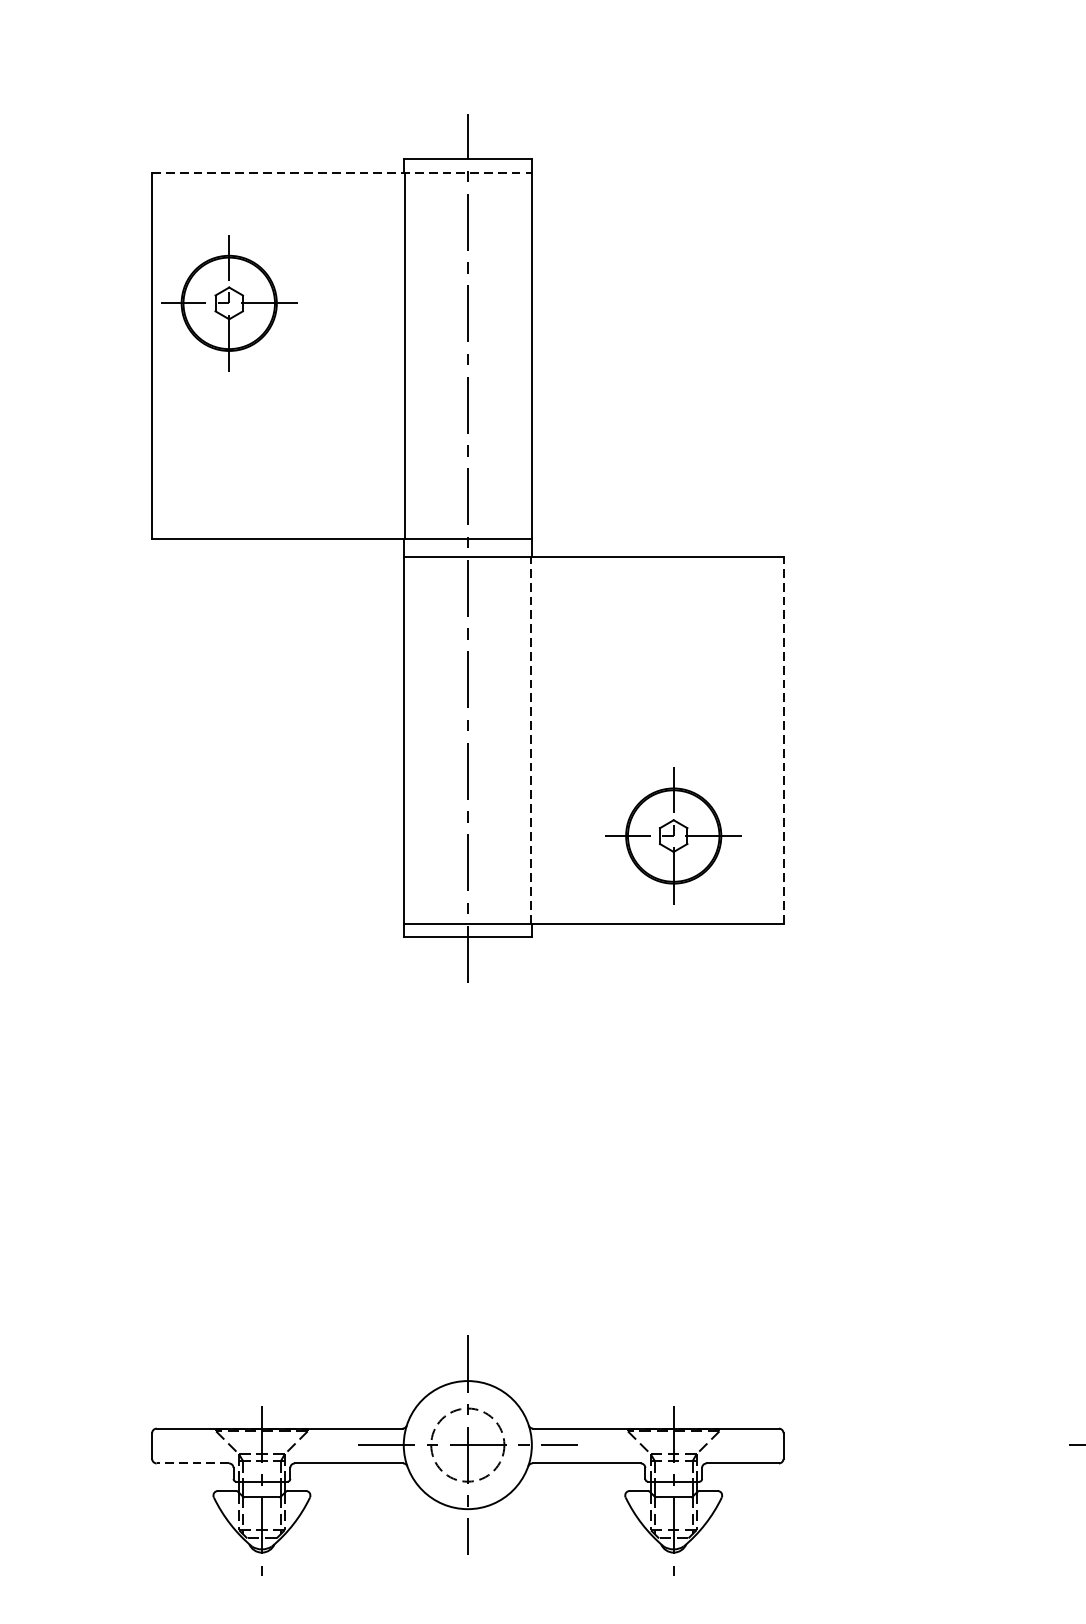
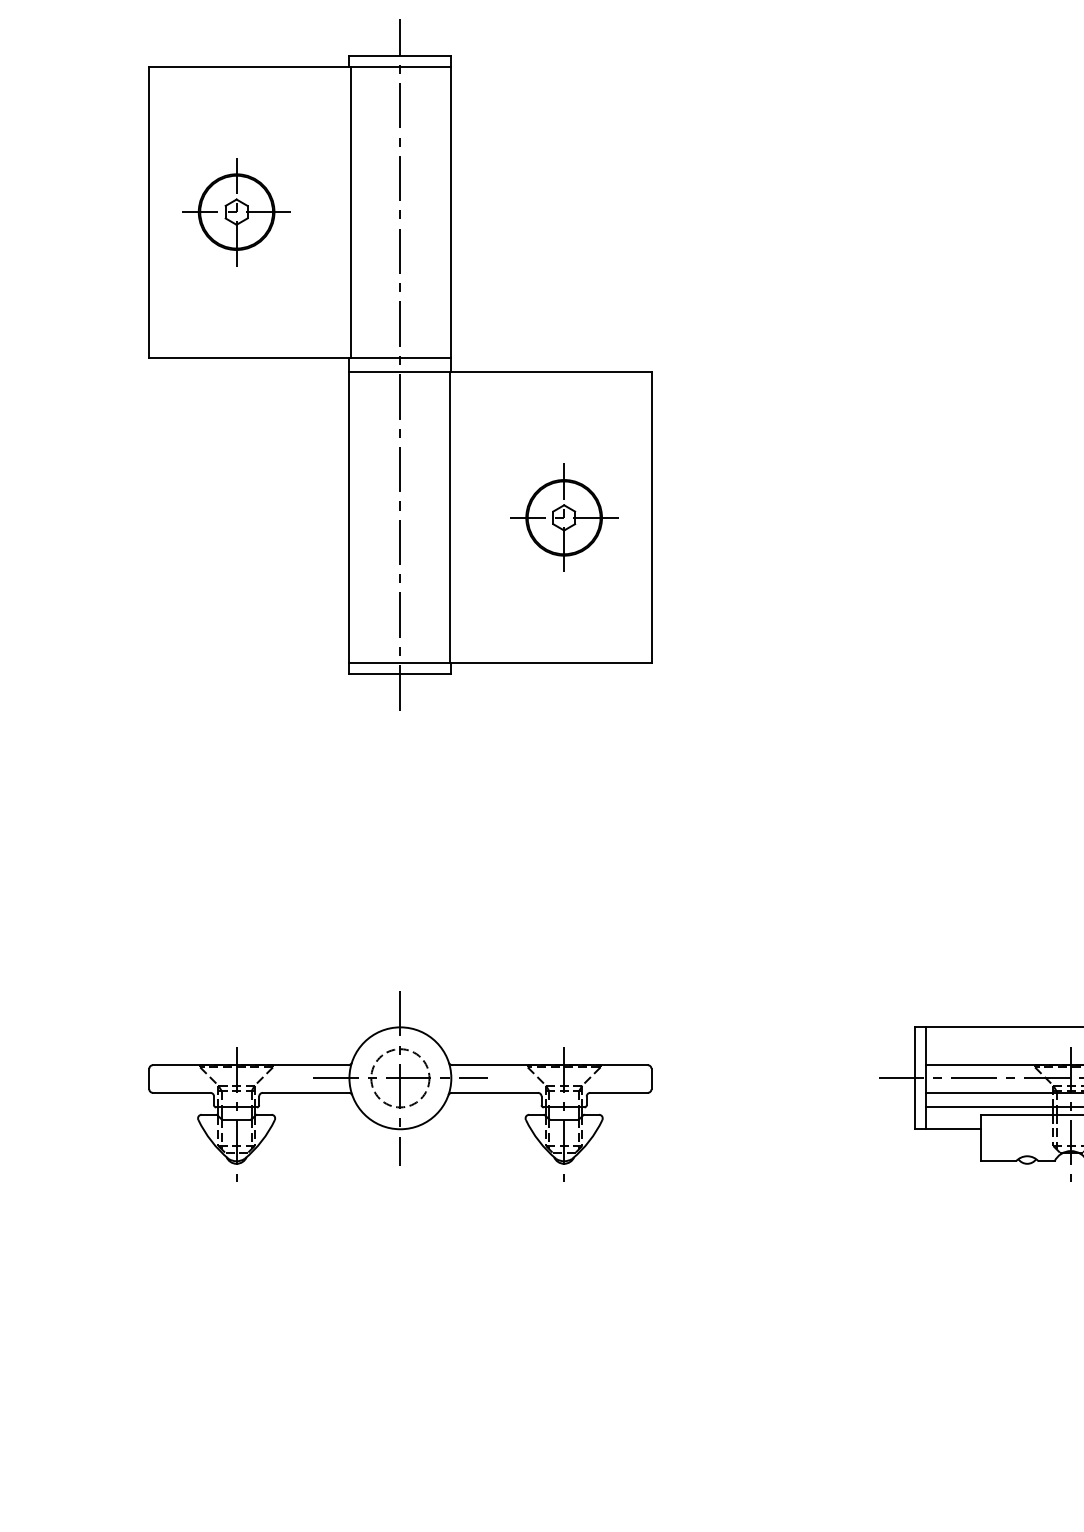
line: (342, 173) -> (300, 66), dashed -> solid
part: (229, 303) -> (236, 212), moved
line: (530, 740) -> (450, 517), dashed -> solid
line: (783, 740) -> (651, 517), dashed -> solid
part: (674, 835) -> (564, 517), moved
line: (192, 1462) -> (181, 1092), dashed -> solid

